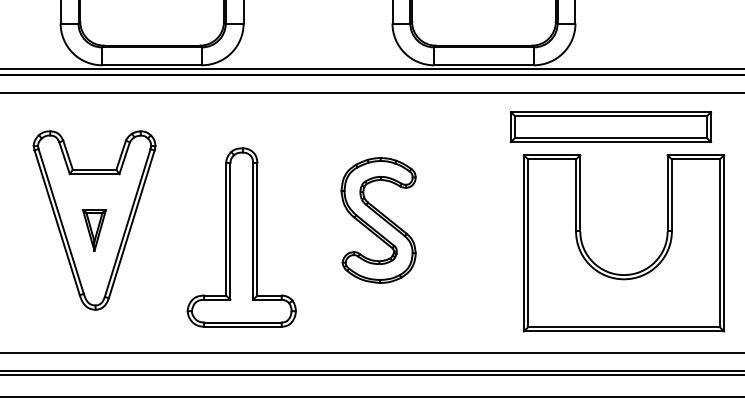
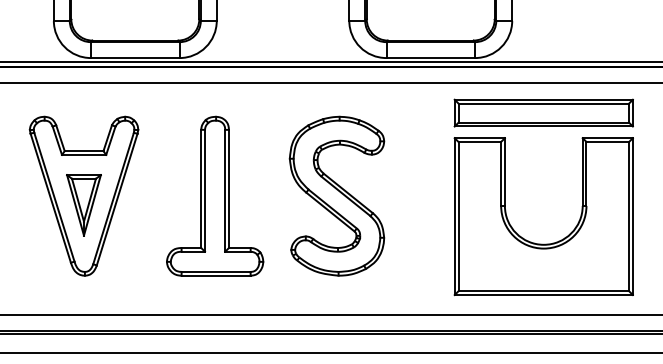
part: (378, 220) -> (336, 196), size x1.43
part: (94, 230) -> (83, 205), size x1.67
part: (241, 237) -> (214, 196), moved
part: (619, 273) -> (539, 243), moved

